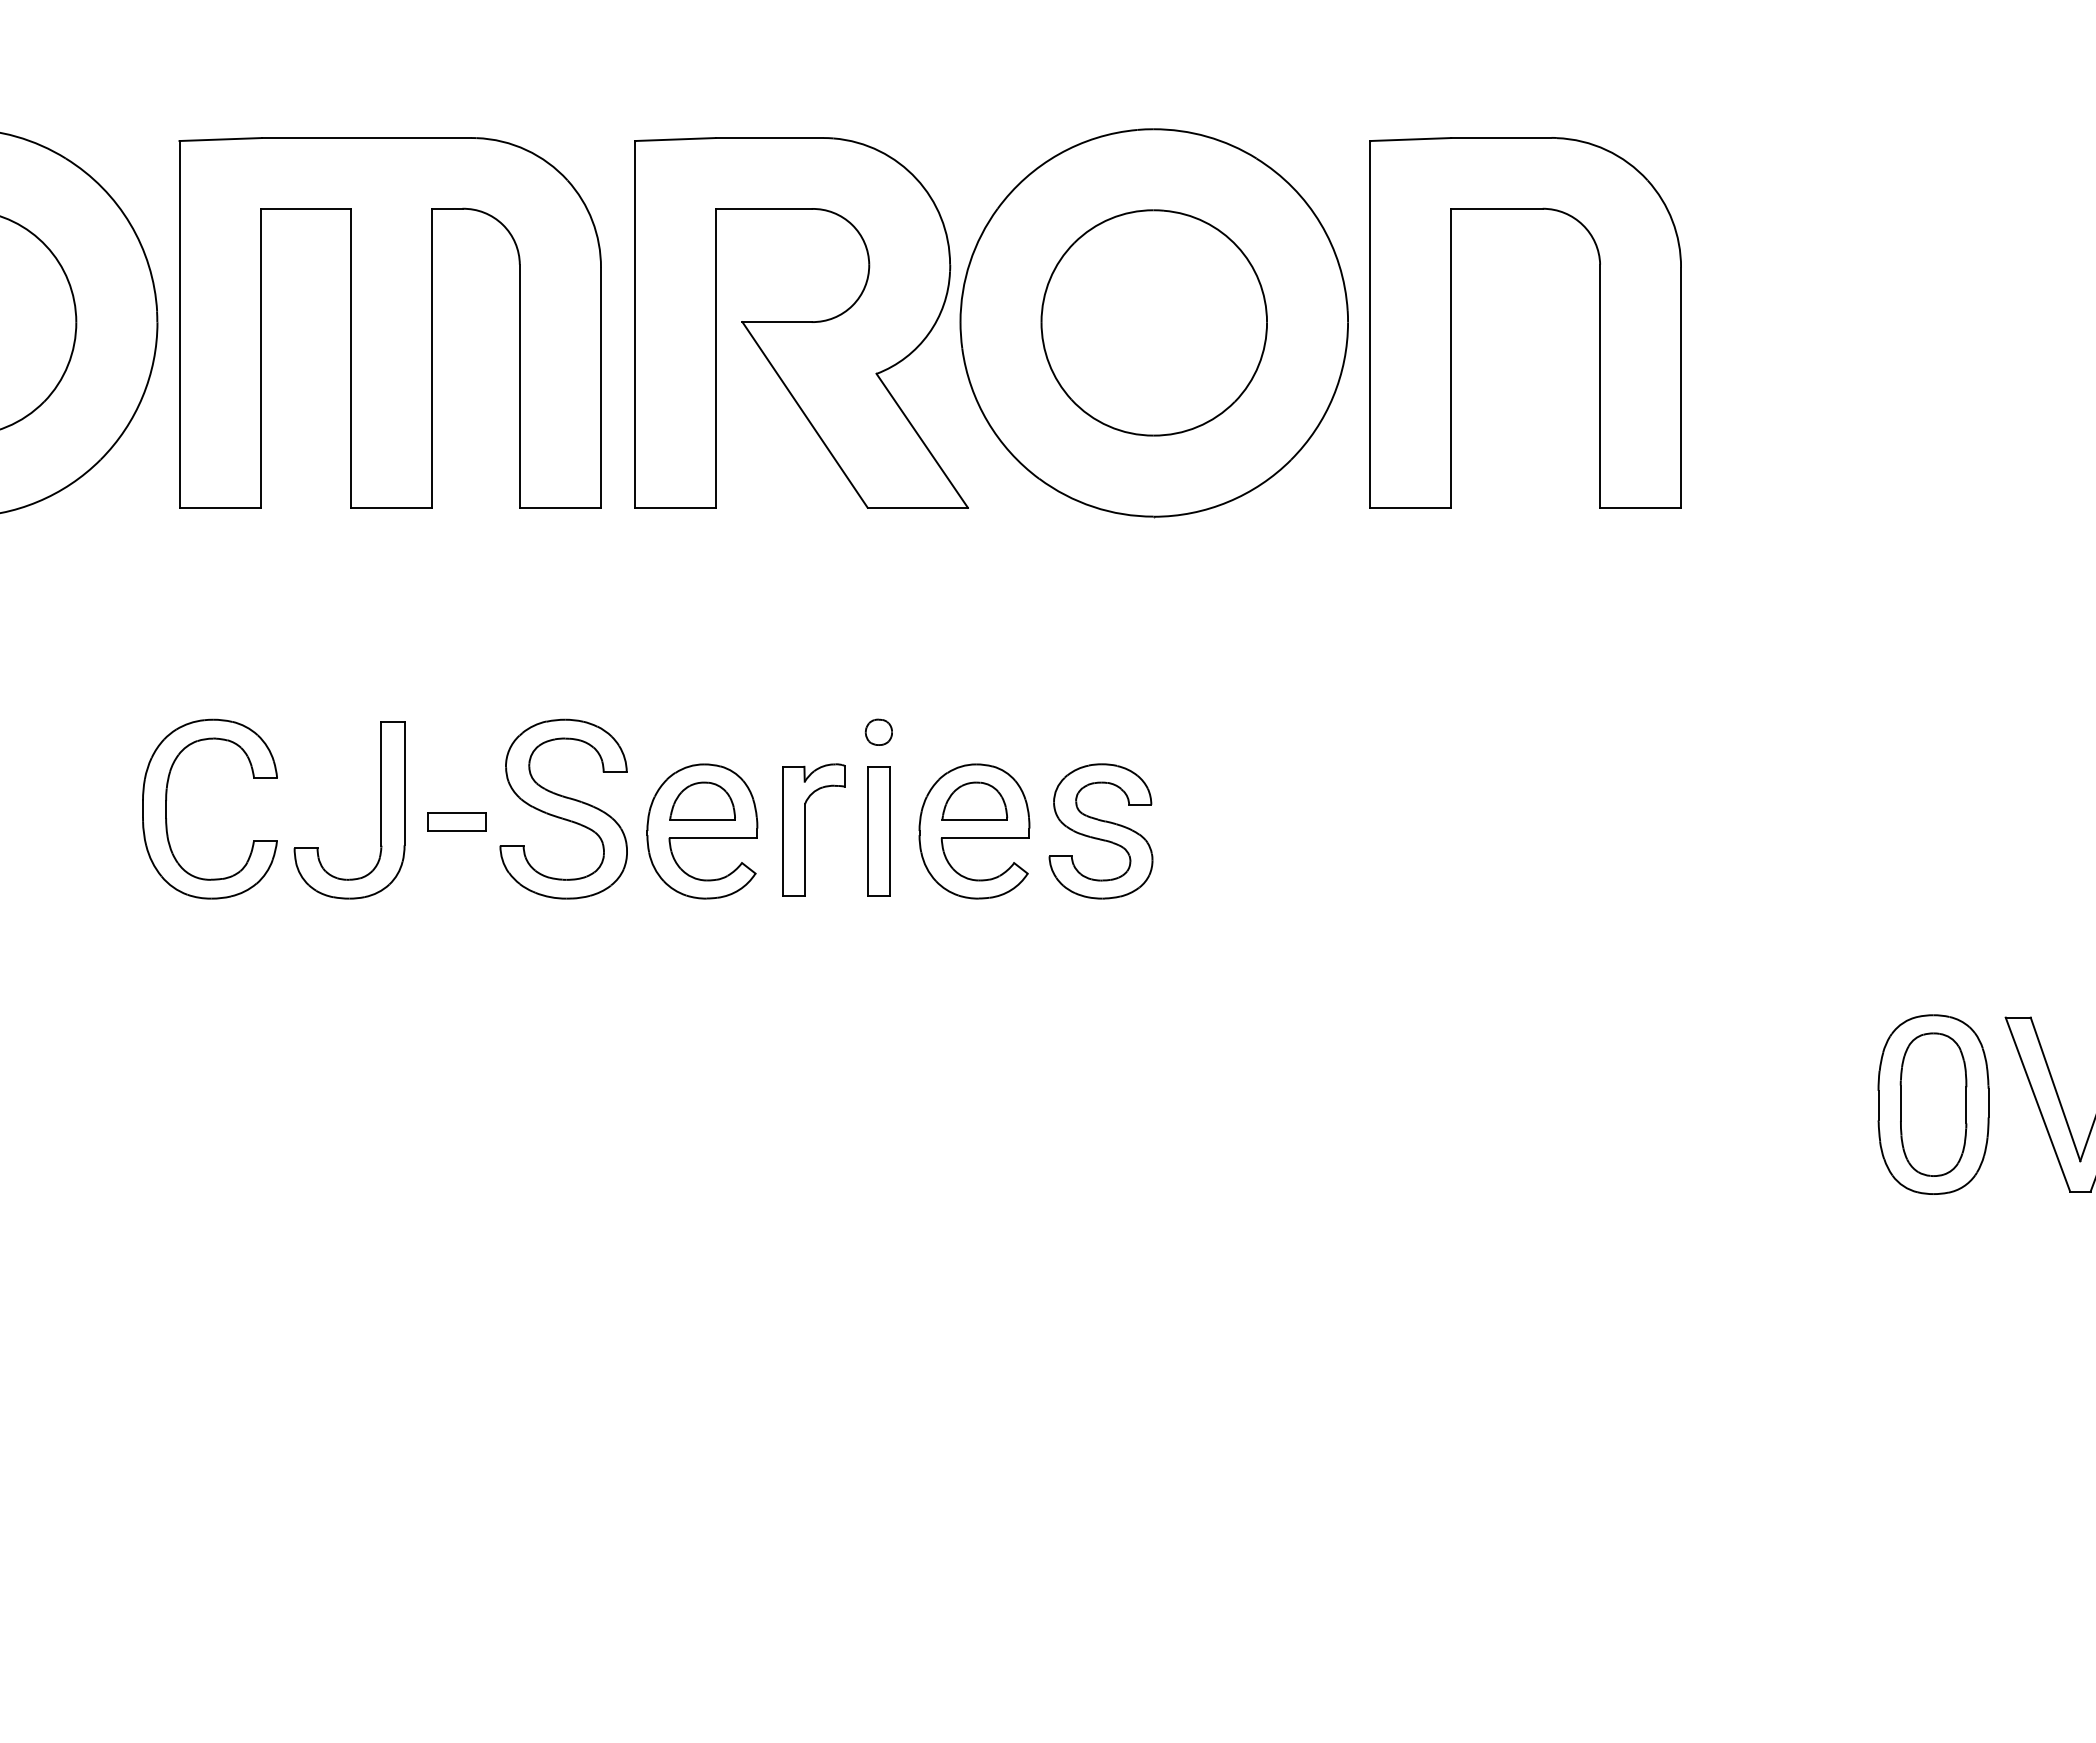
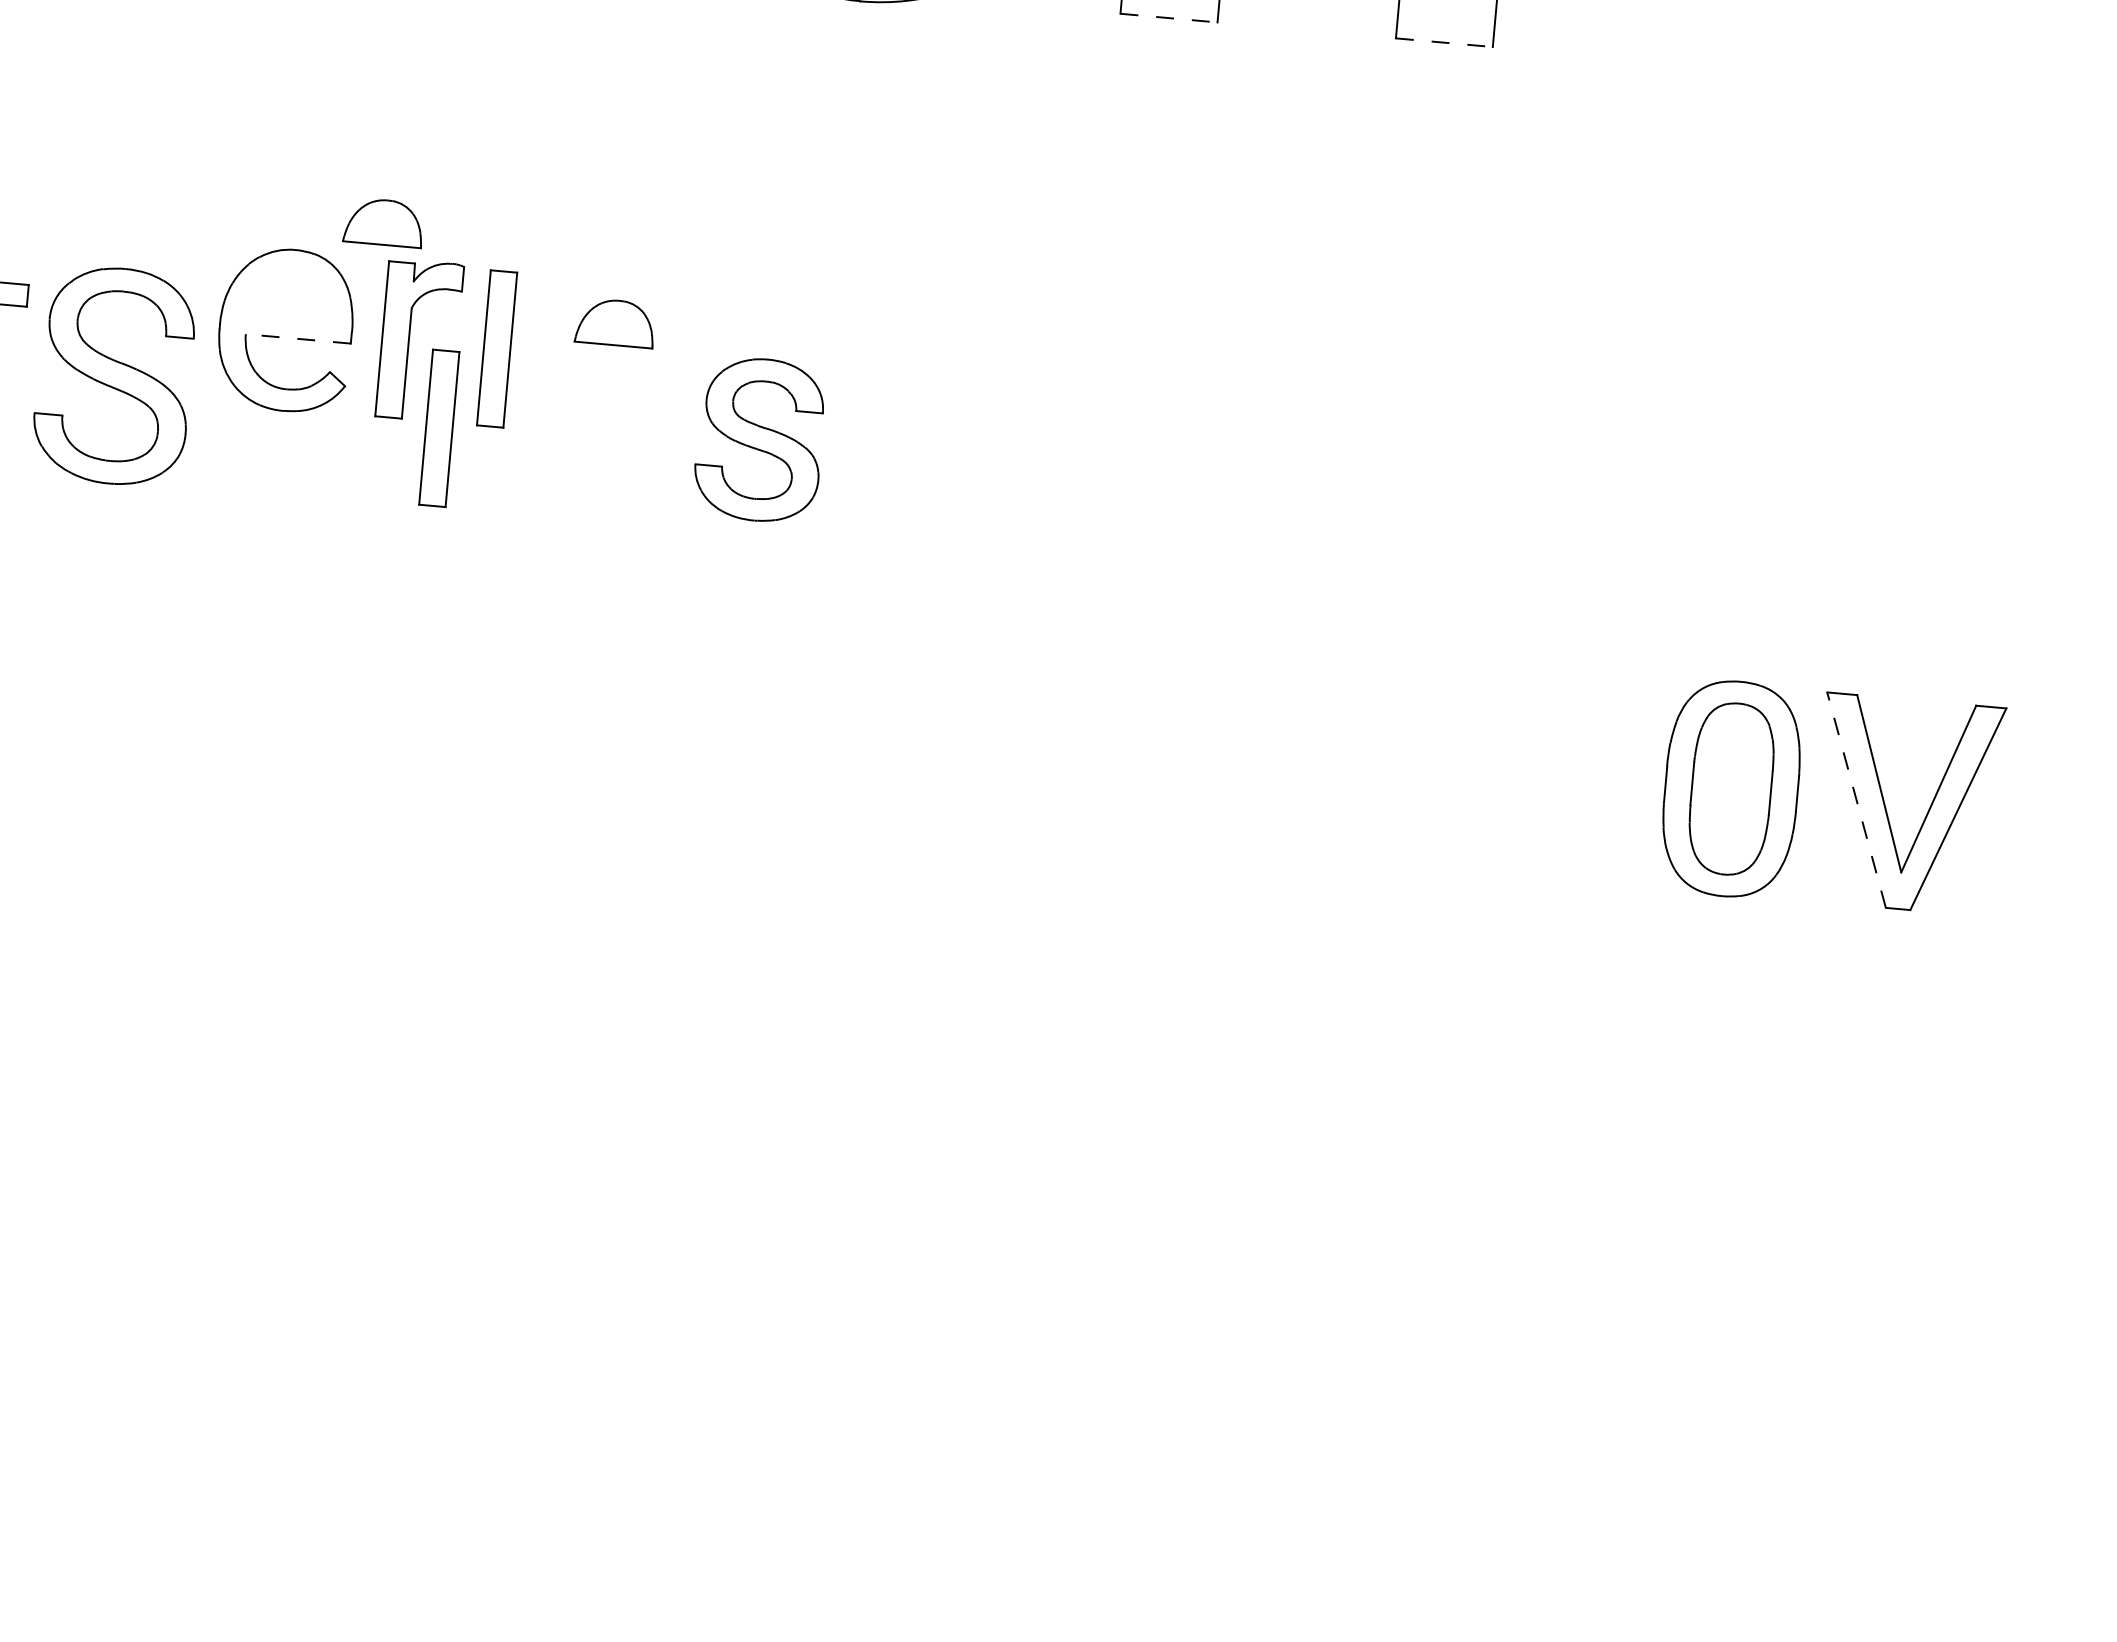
line: (1410, 507) -> (1168, 17), solid -> dashed
line: (1641, 507) -> (1445, 42), solid -> dashed
part: (878, 731) -> (507, 229), removed
part: (702, 800) -> (383, 221), moved
part: (563, 808) -> (114, 375), moved
part: (974, 831) -> (611, 359), removed
part: (1100, 831) -> (759, 439), moved
line: (713, 837) -> (298, 338), solid -> dashed
part: (836, 901) -> (439, 428), added
line: (2037, 1104) -> (1856, 799), solid -> dashed

